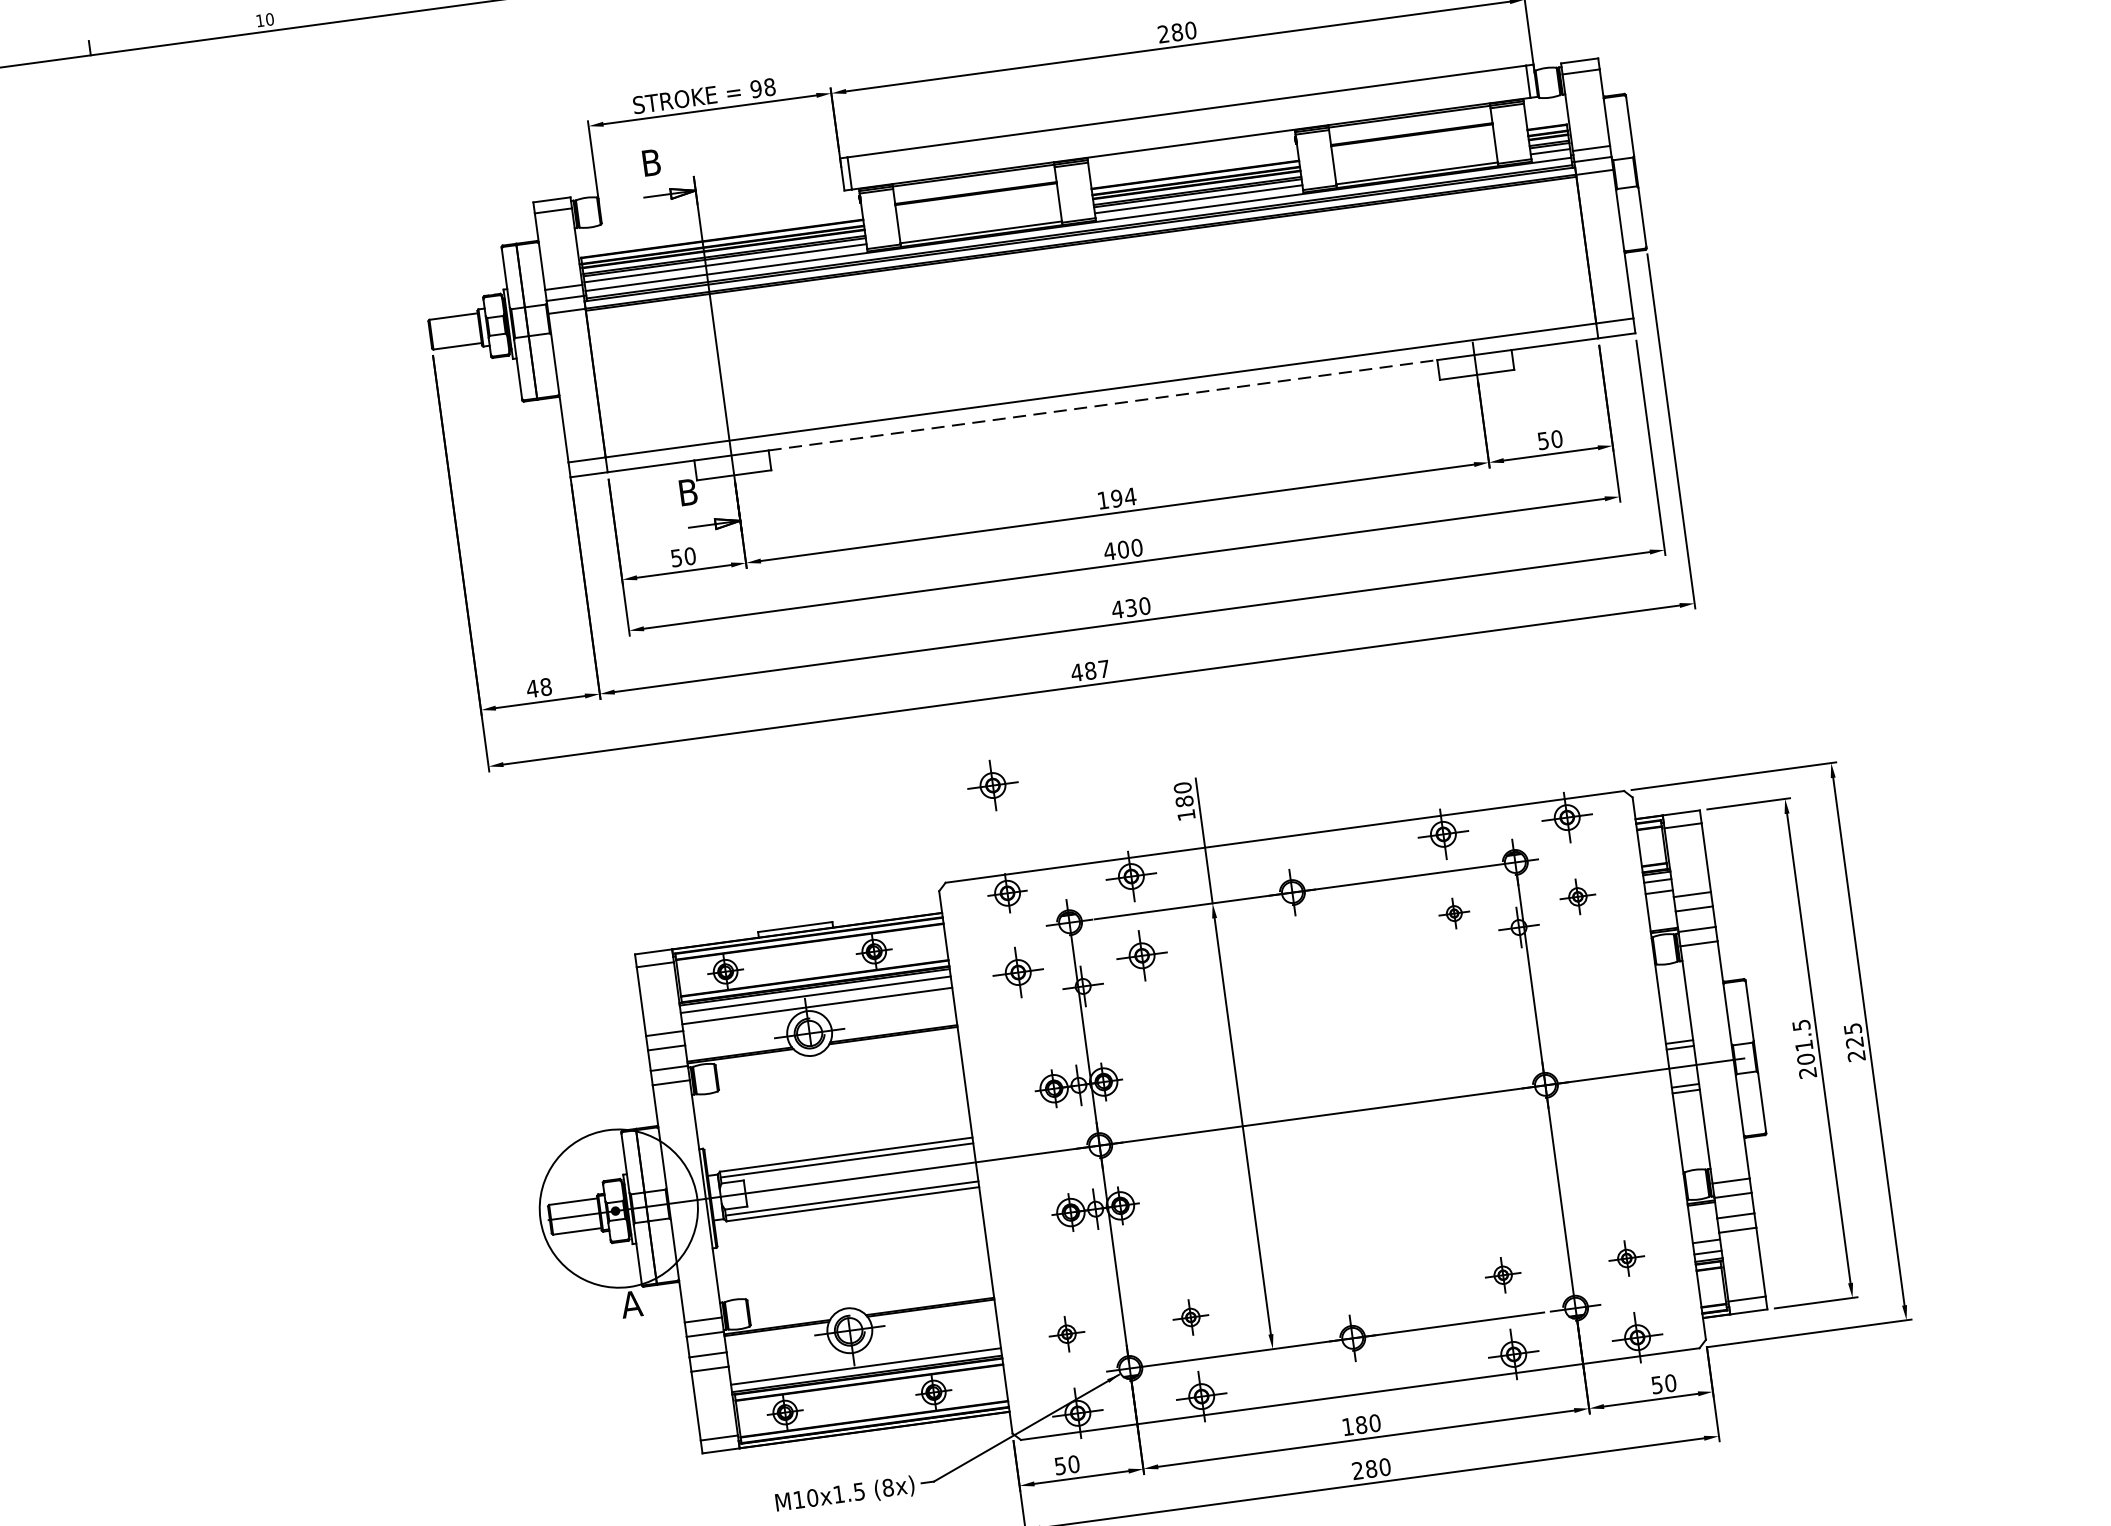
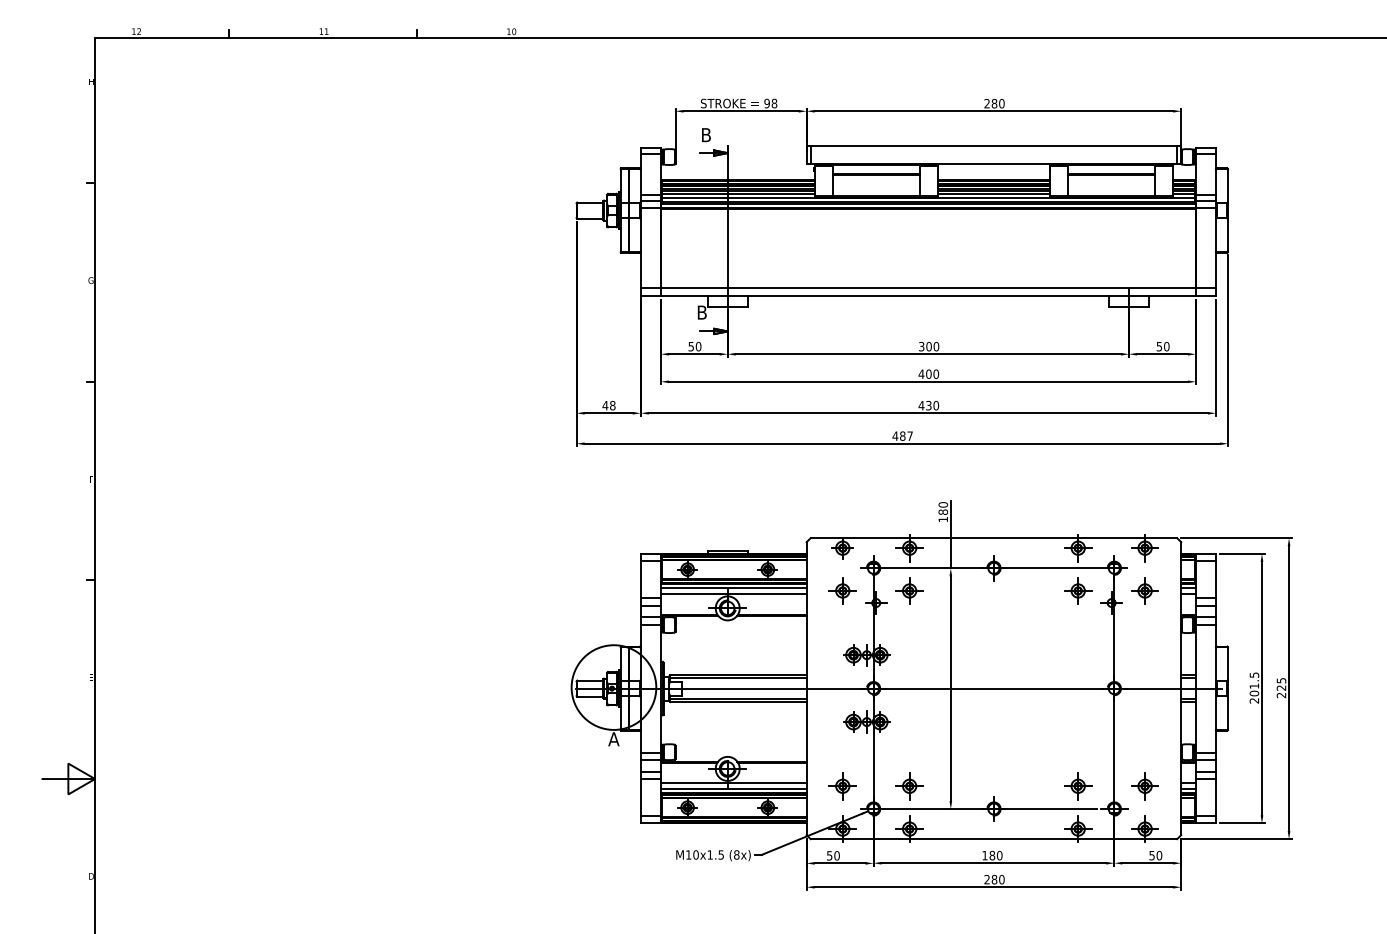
line: (1103, 405) -> (928, 296), dashed -> solid
text: (1117, 498) -> (929, 346), 194 -> 300
part: (992, 784) -> (842, 489), removed
part: (1576, 896) -> (1144, 590), size x1.43
part: (1454, 912) -> (1078, 590), size x1.67
part: (1625, 1258) -> (1144, 786), size x1.43
part: (1503, 1275) -> (1078, 786), size x1.43
part: (1190, 1317) -> (909, 786), size x1.43
part: (1066, 1334) -> (842, 786), size x1.43
line: (863, 1354) -> (733, 782), added

